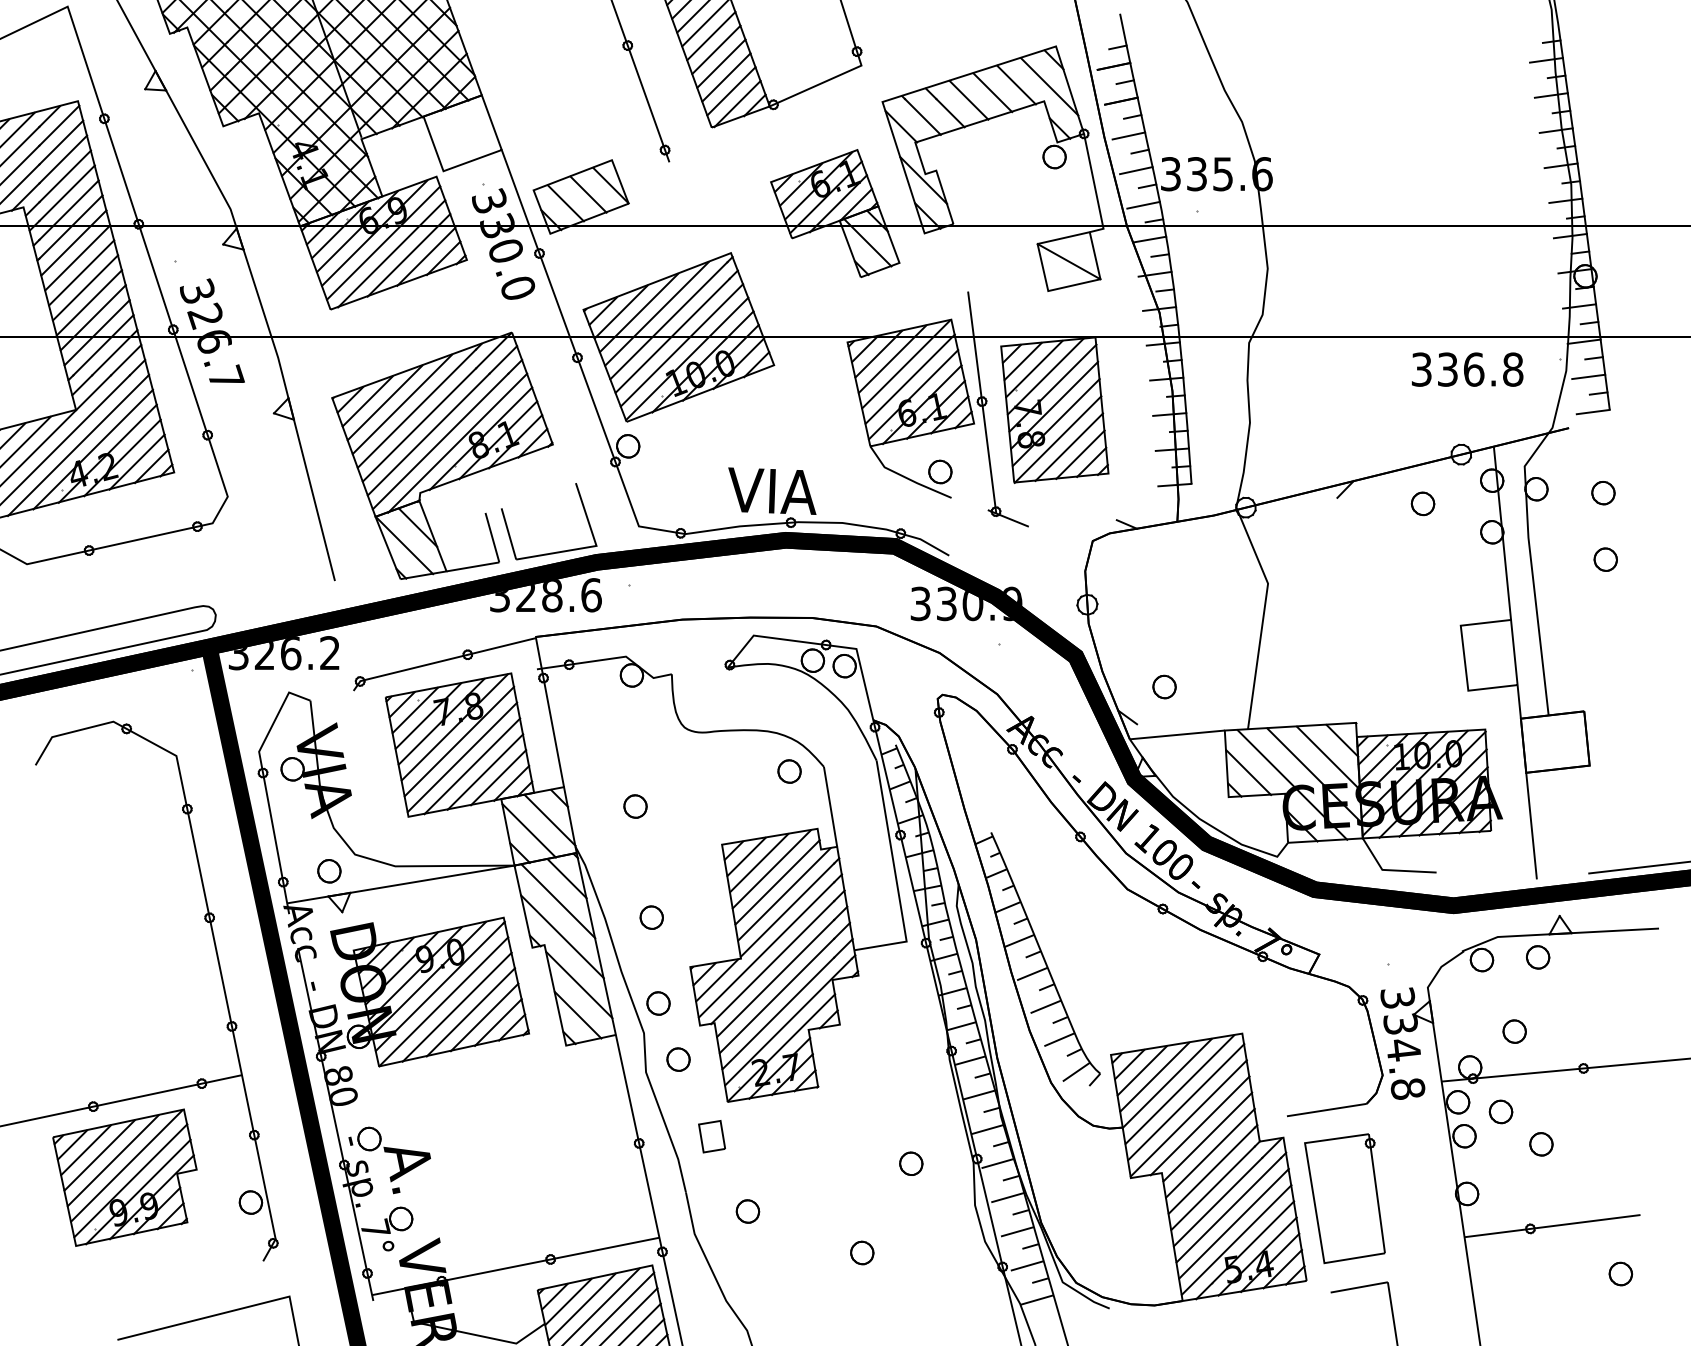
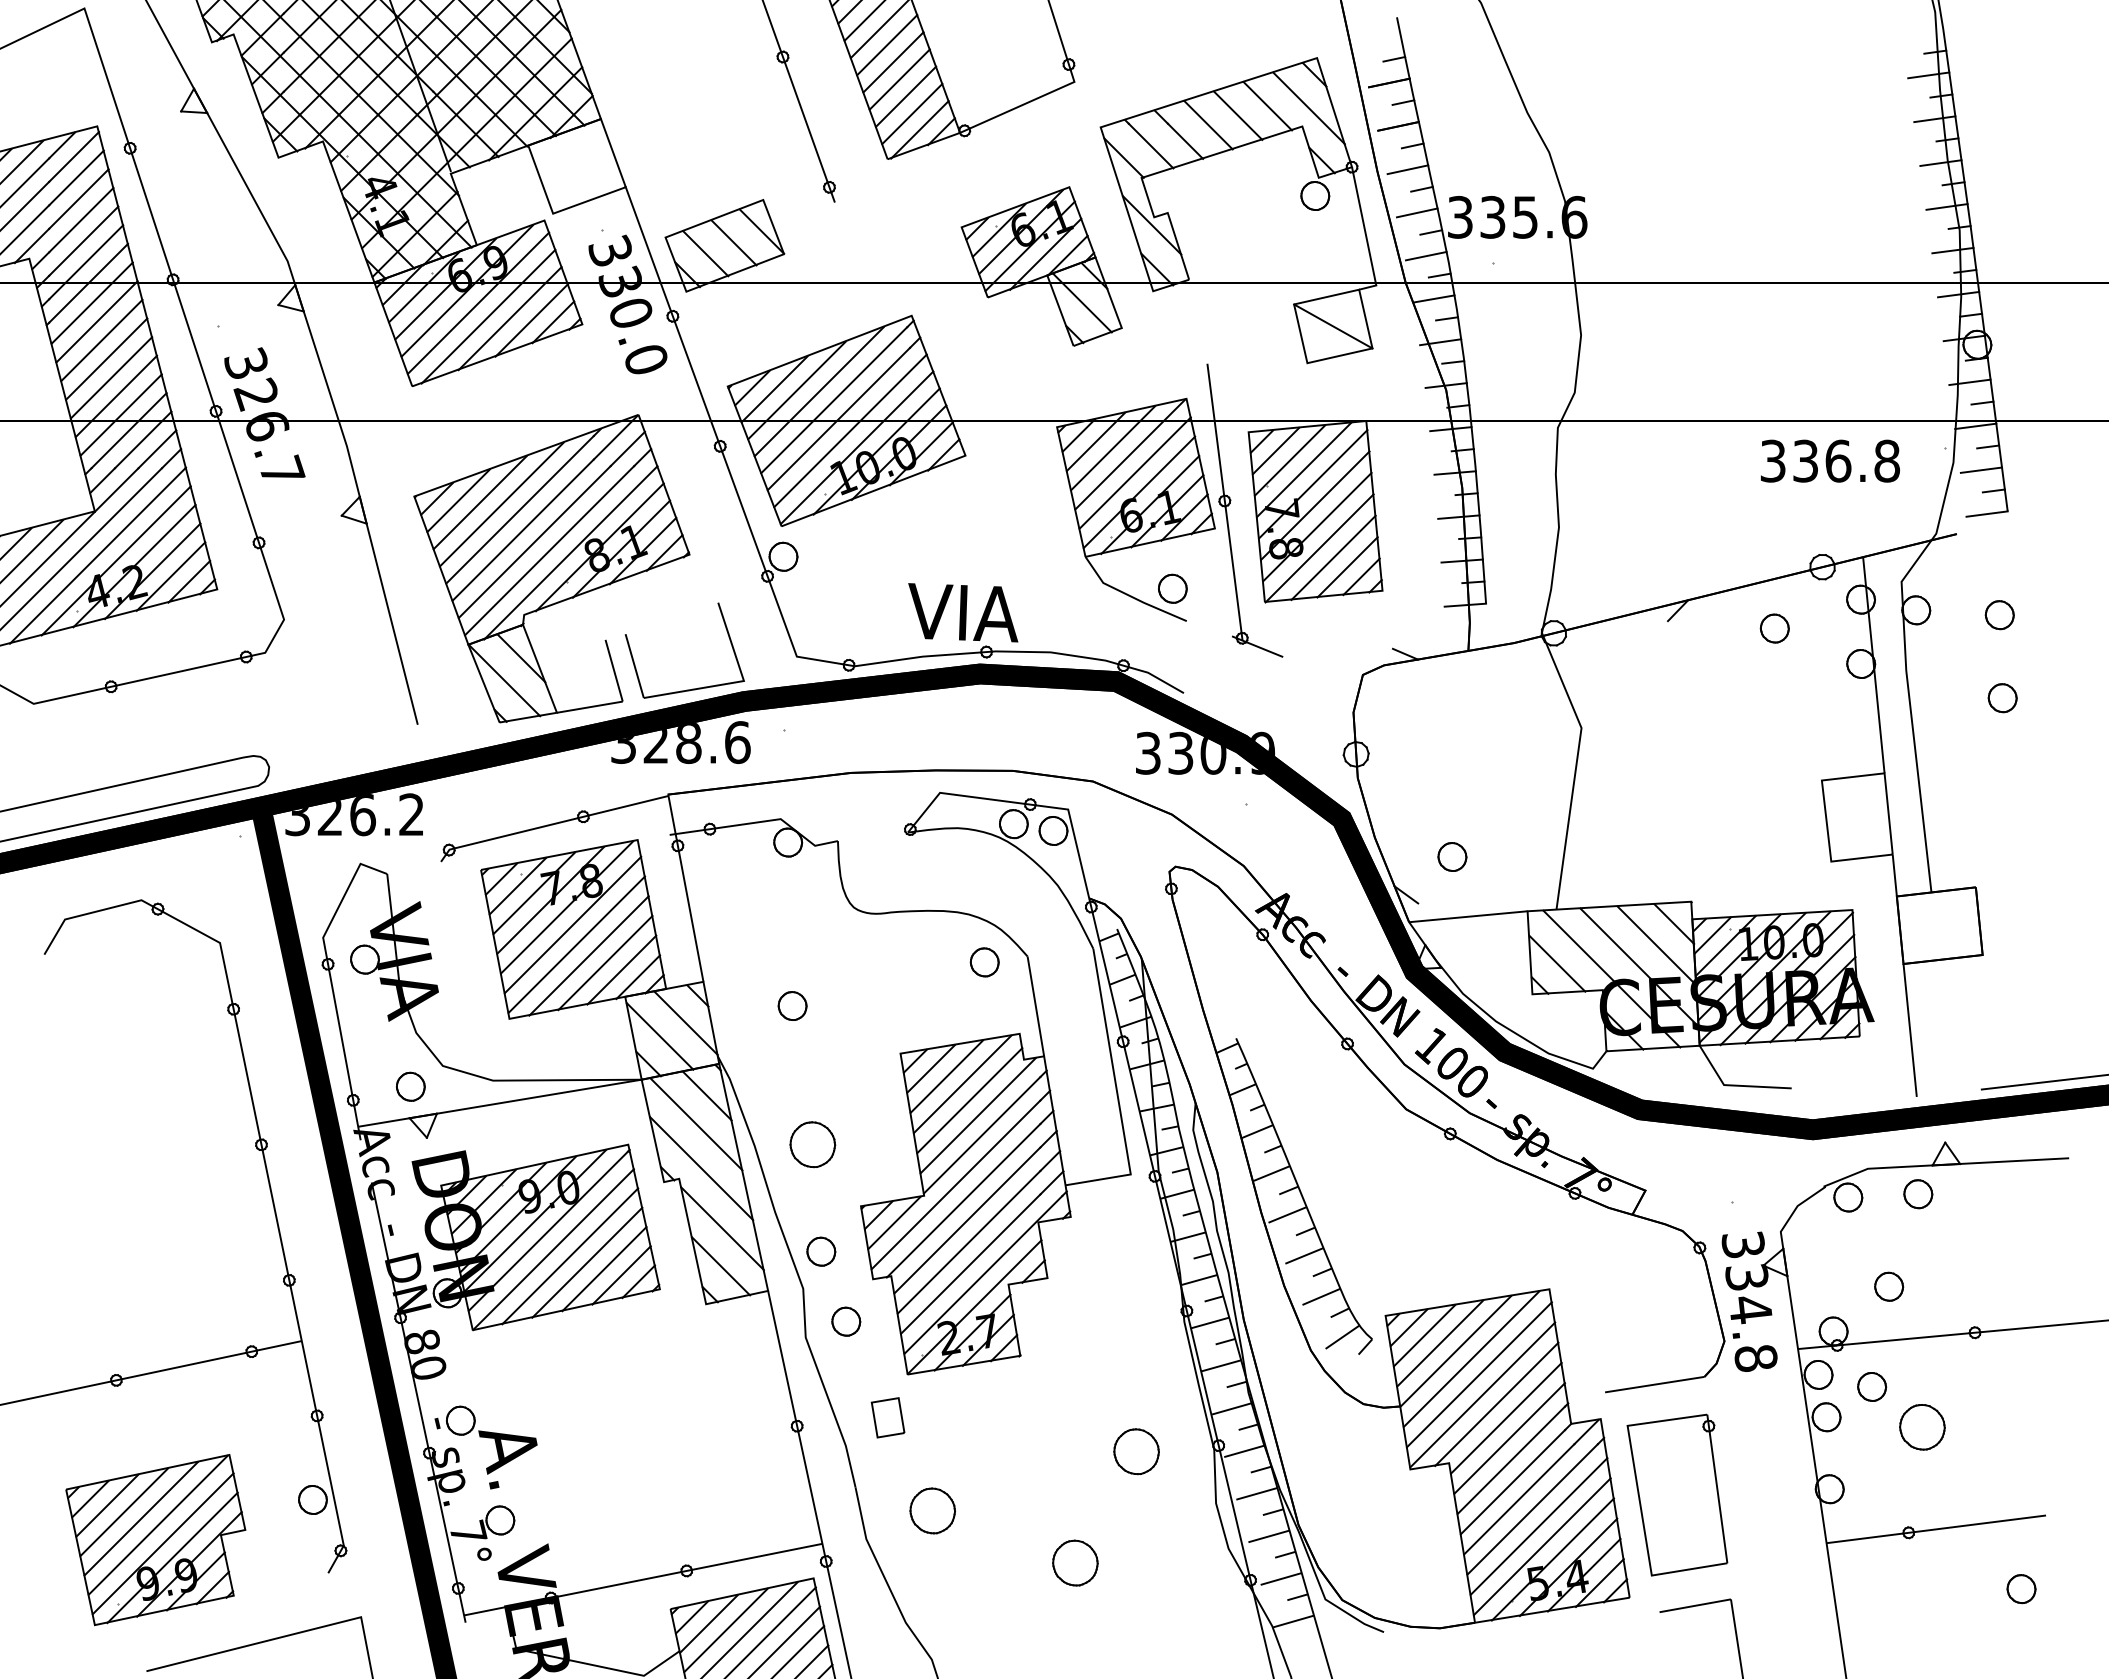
part: (651, 917) -> (812, 1144), size x1.6
part: (1541, 1144) -> (1922, 1427), size x1.6
part: (911, 1163) -> (1136, 1451), size x1.6
part: (124, 1178) -> (155, 1540), moved
part: (747, 1211) -> (932, 1511), size x1.6
part: (862, 1252) -> (1075, 1562), size x1.6

